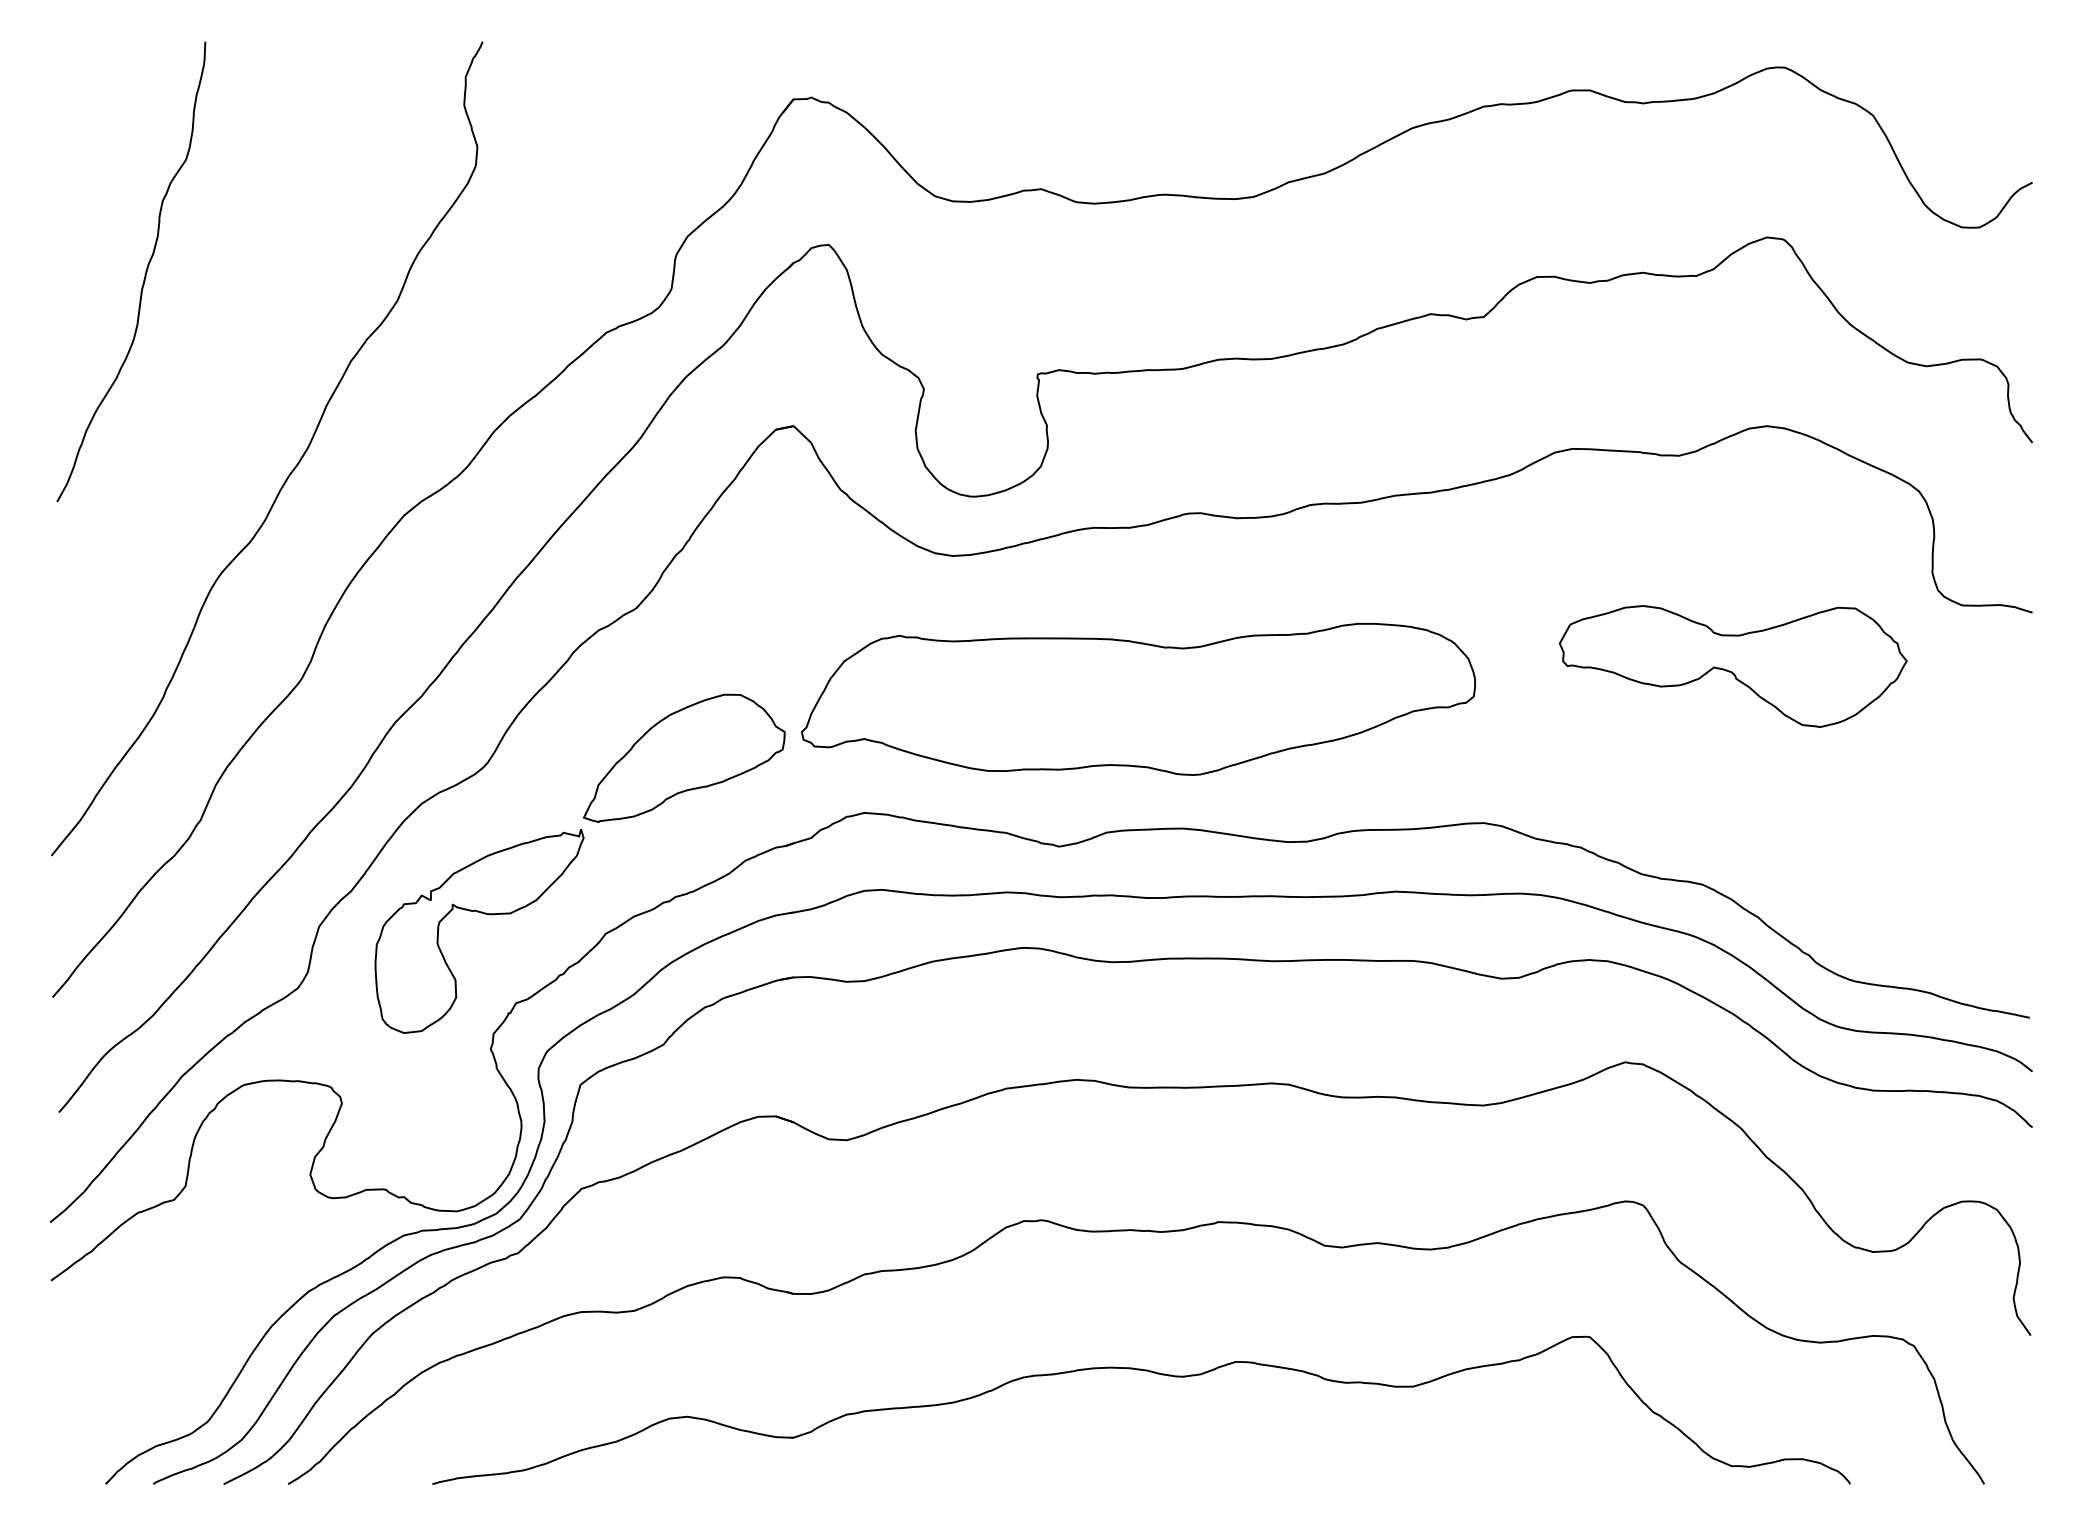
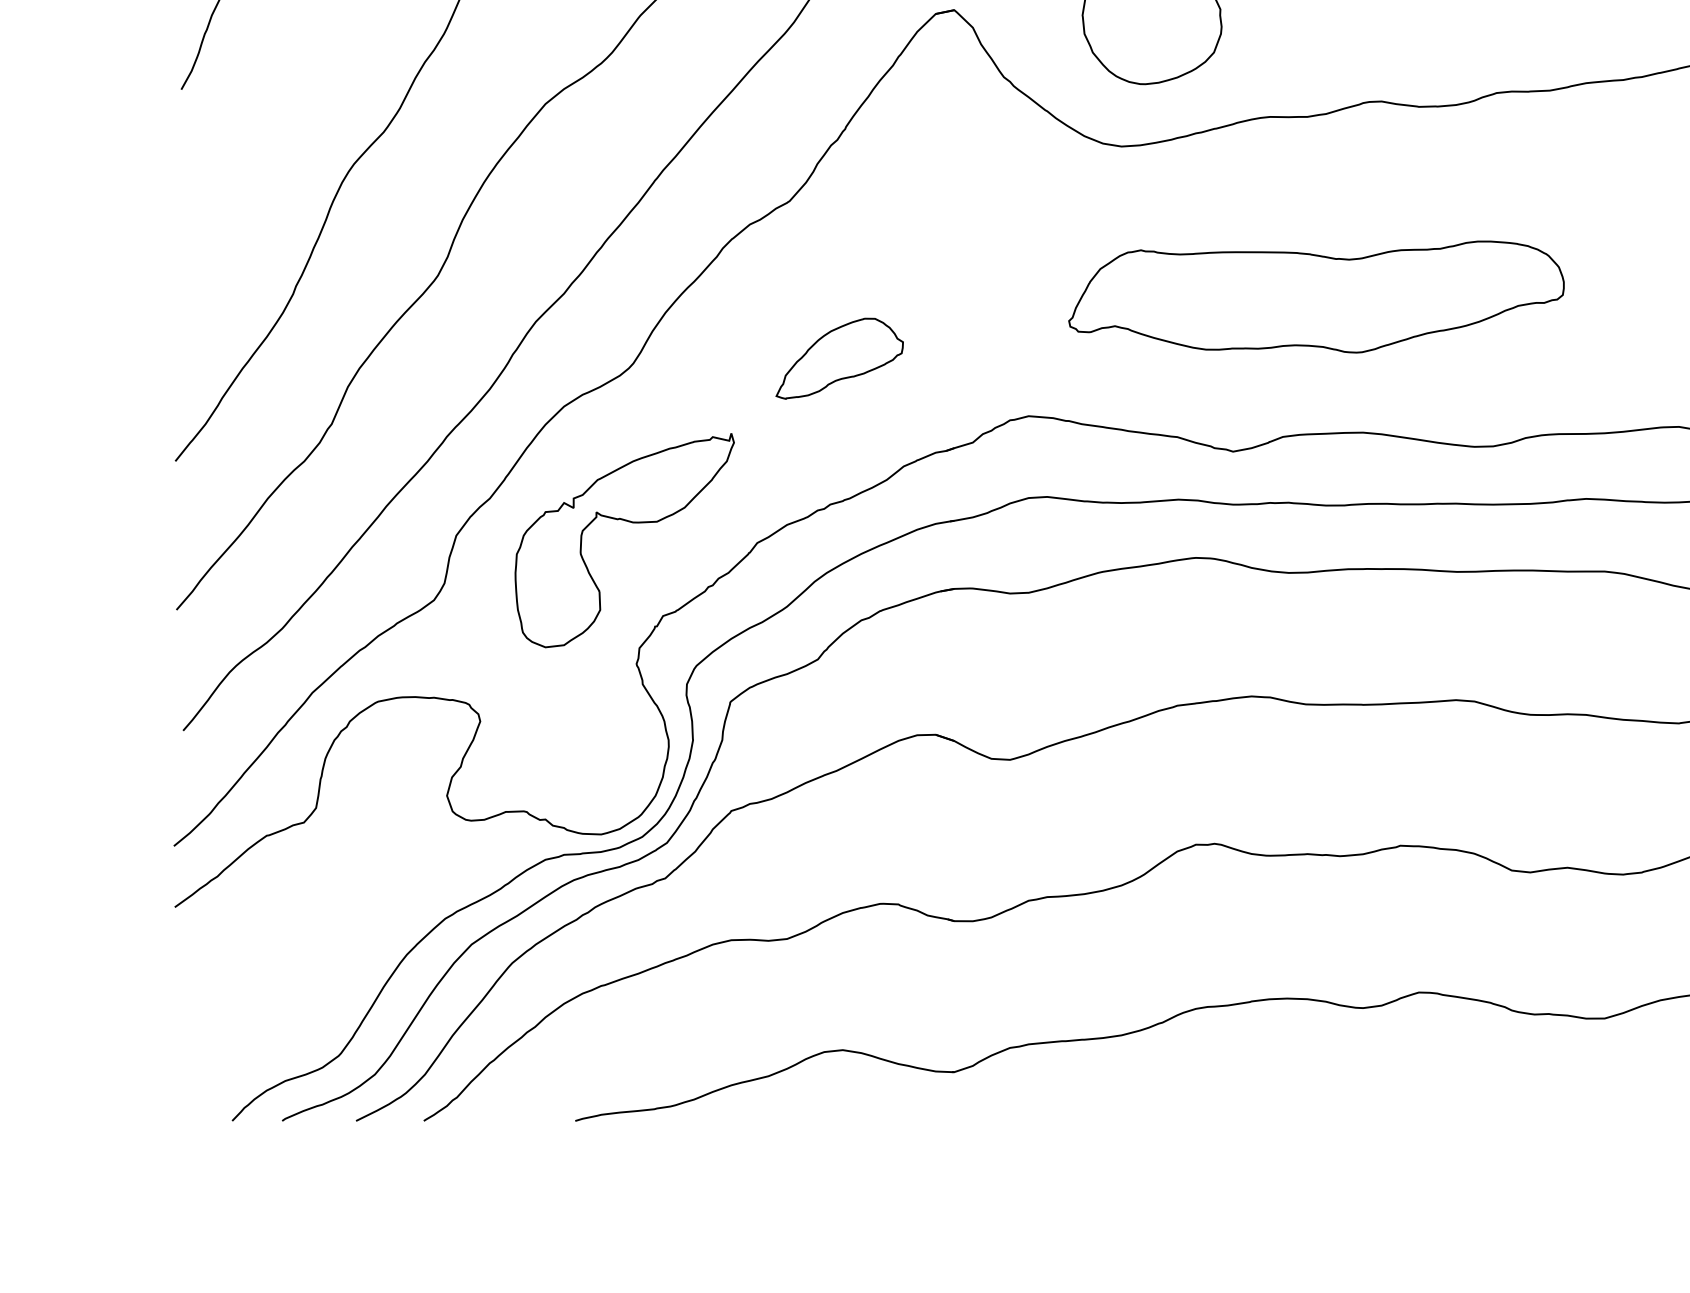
part: (1138, 699) -> (1316, 297), size x0.7
part: (684, 757) -> (839, 358), size x0.6

